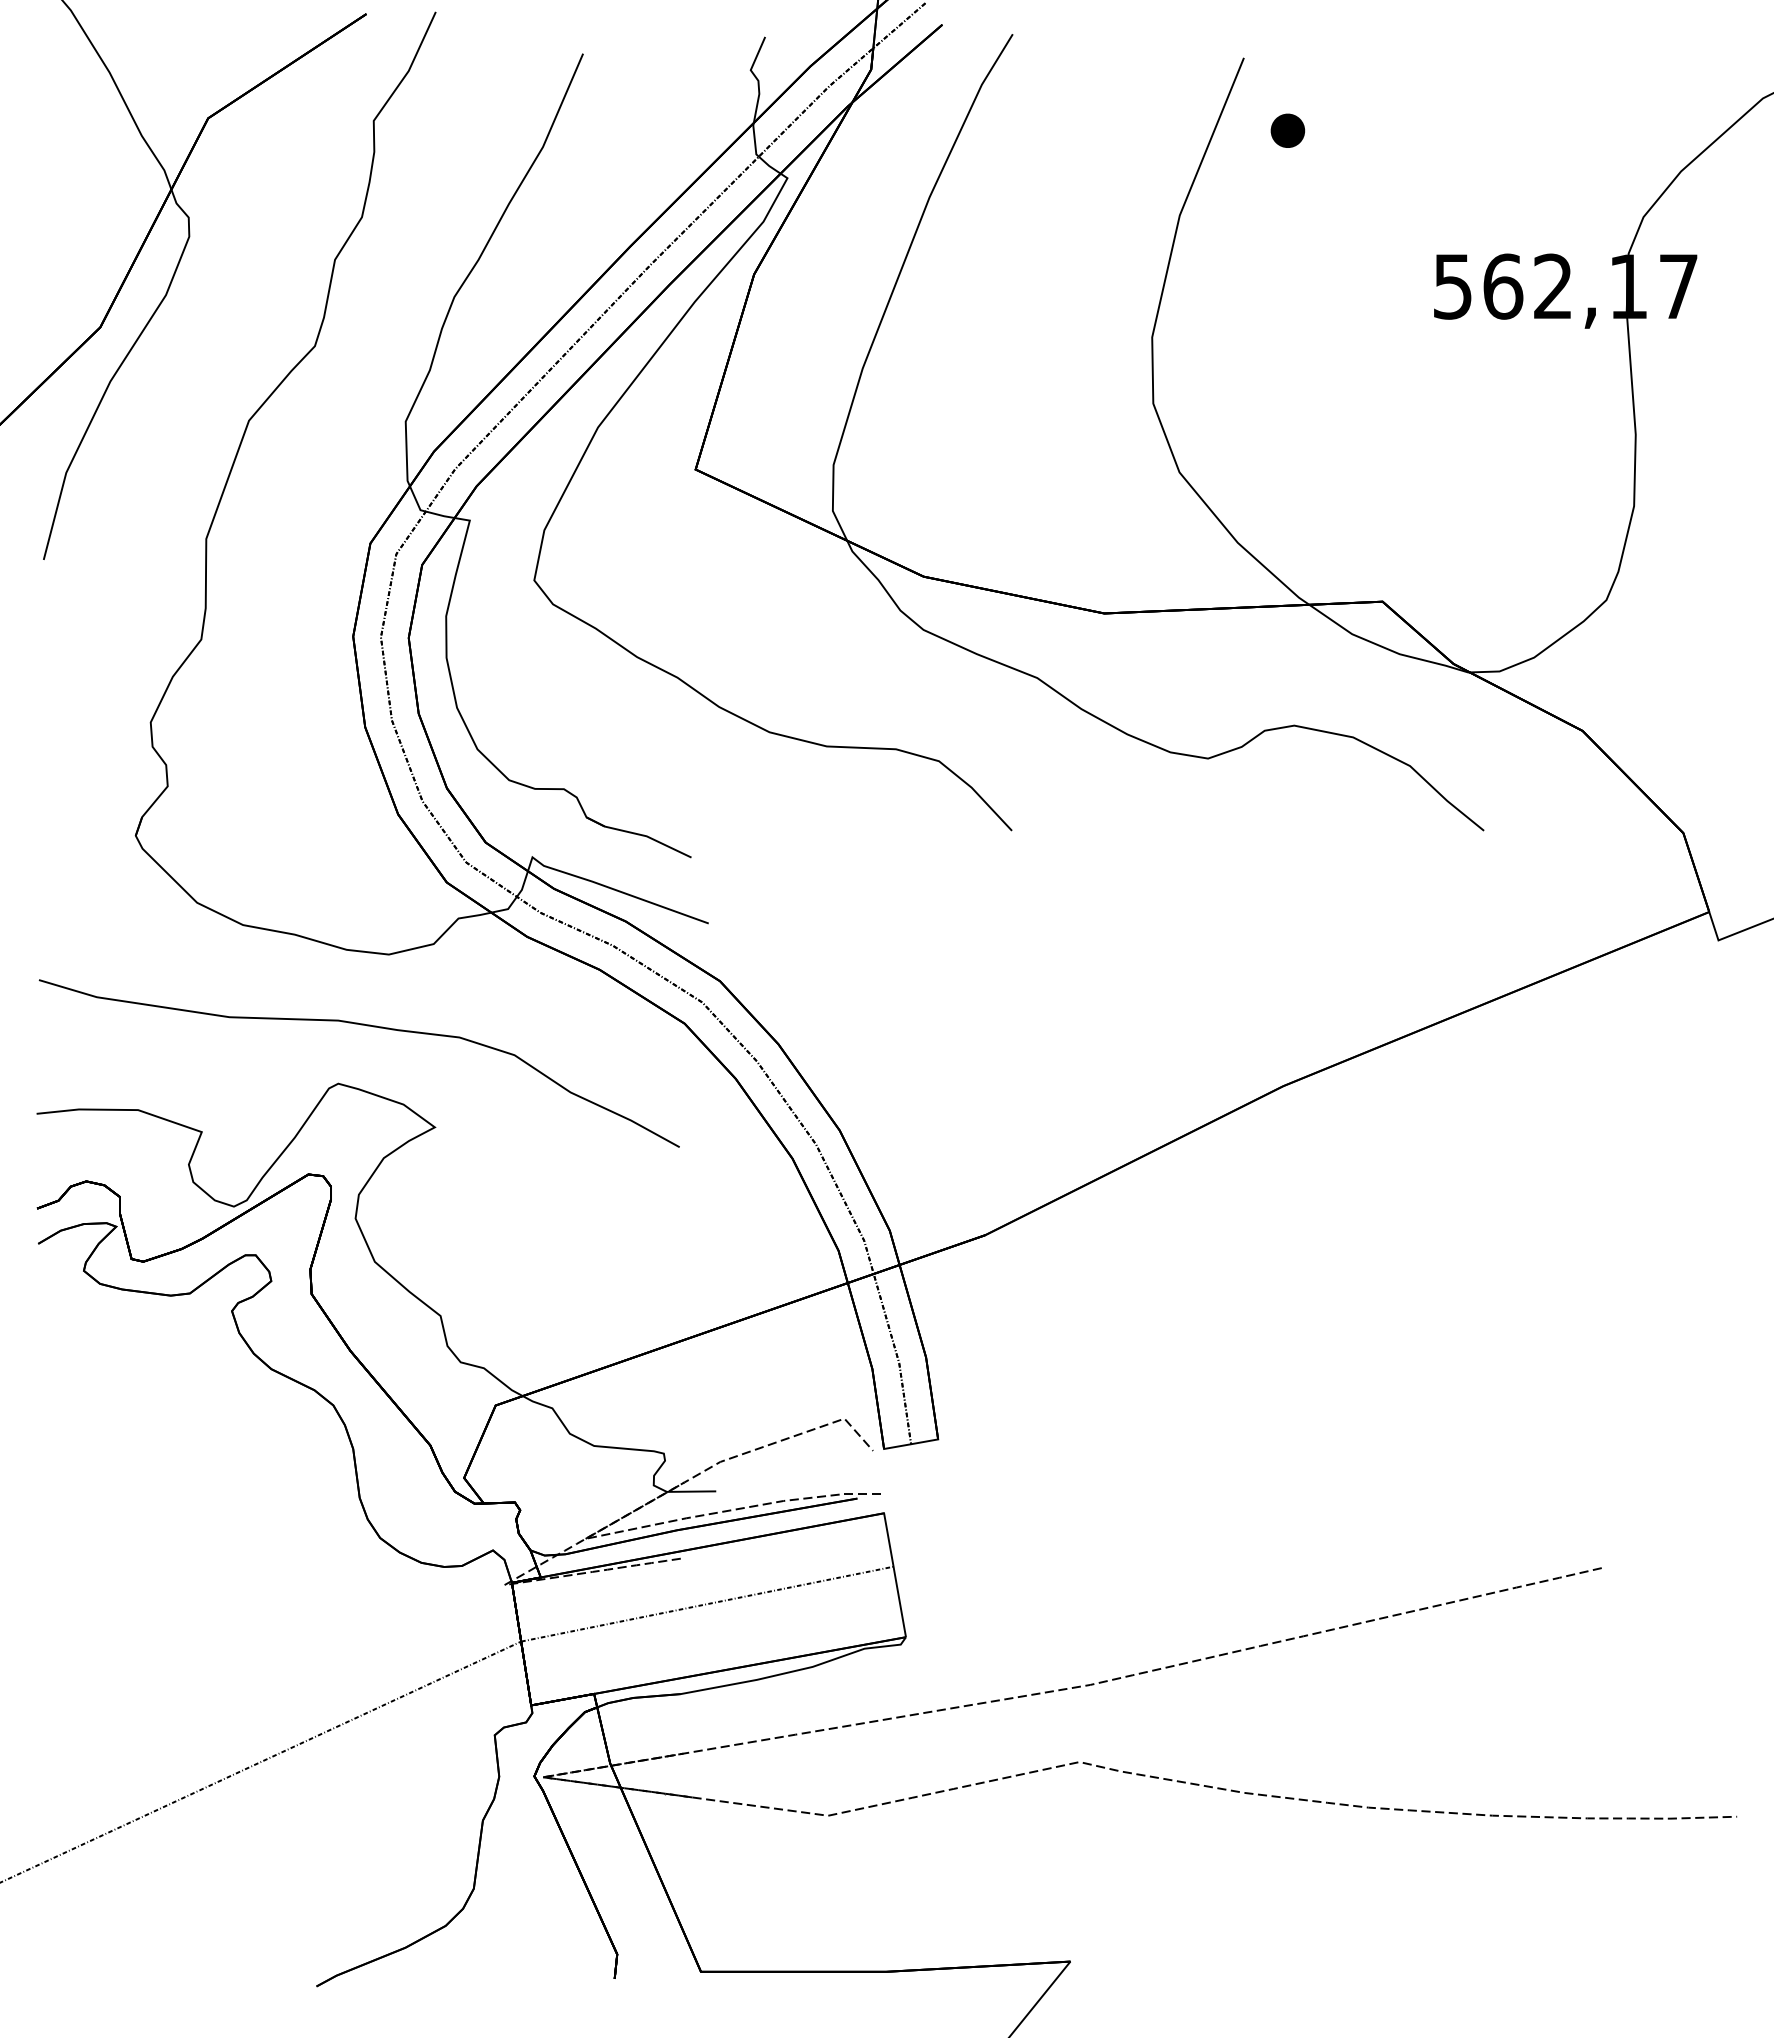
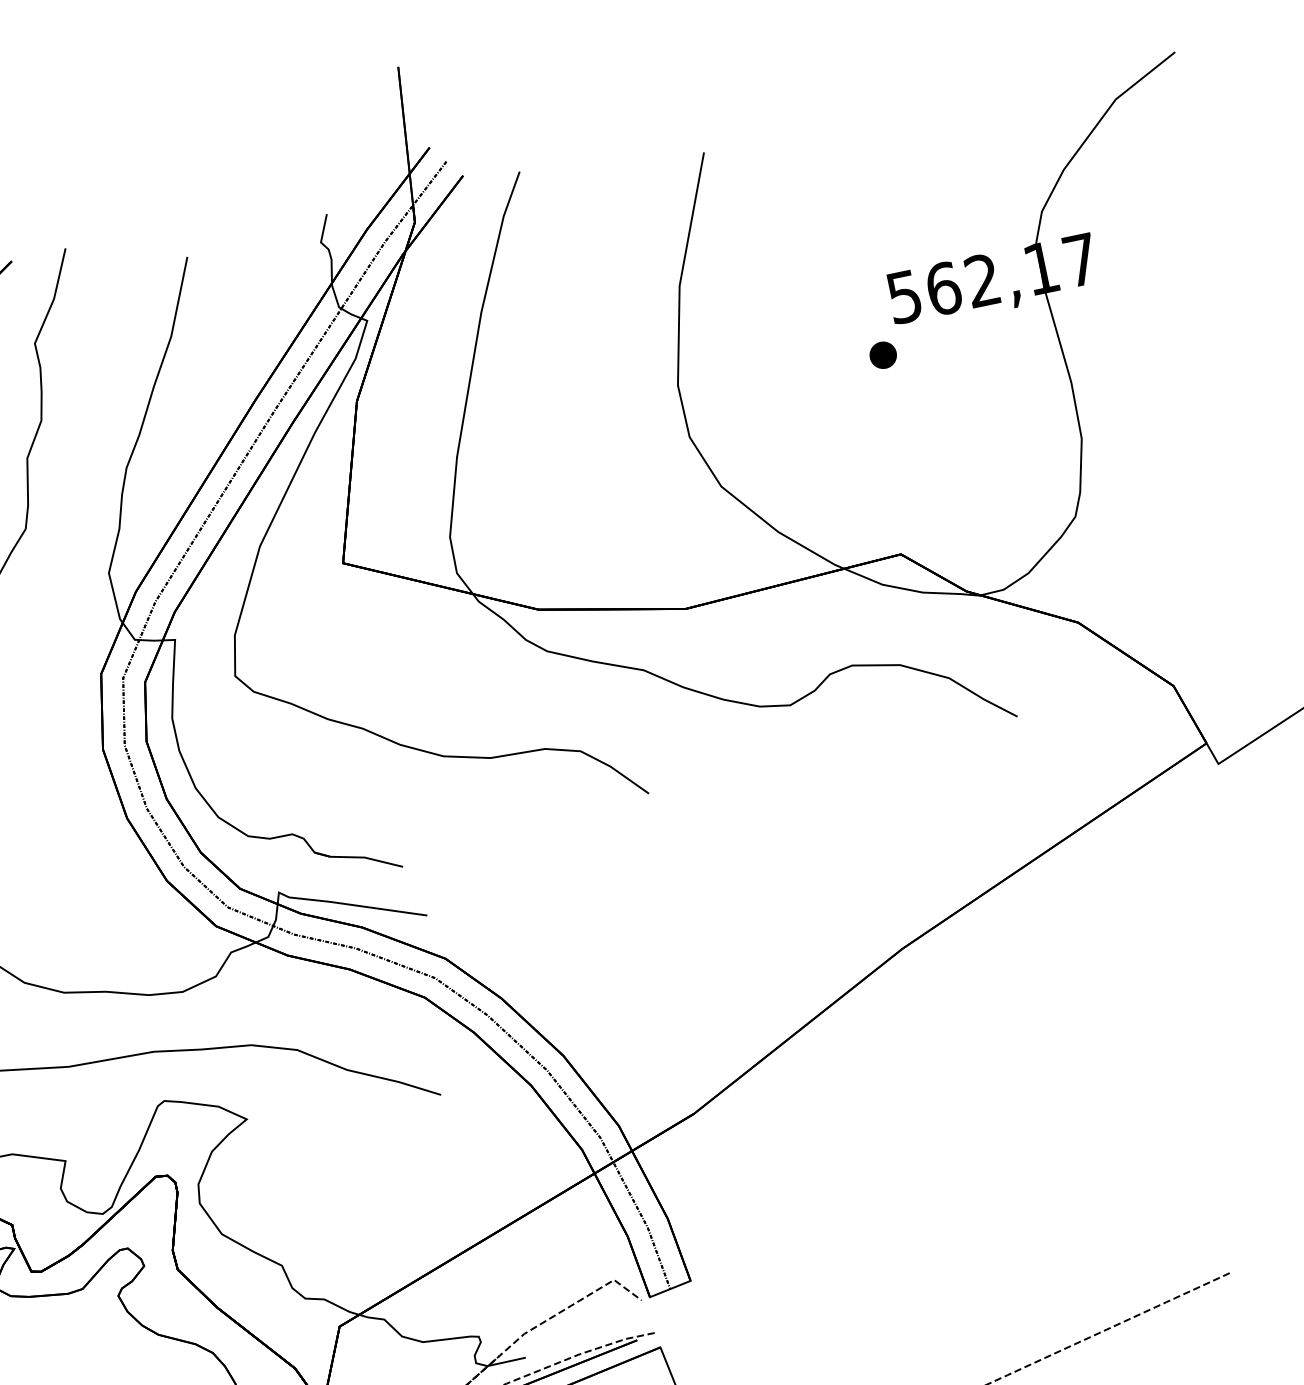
part: (1287, 130) -> (882, 355), moved

